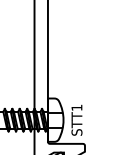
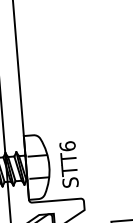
text: (76, 107) -> (66, 145), STT1 -> STT6

